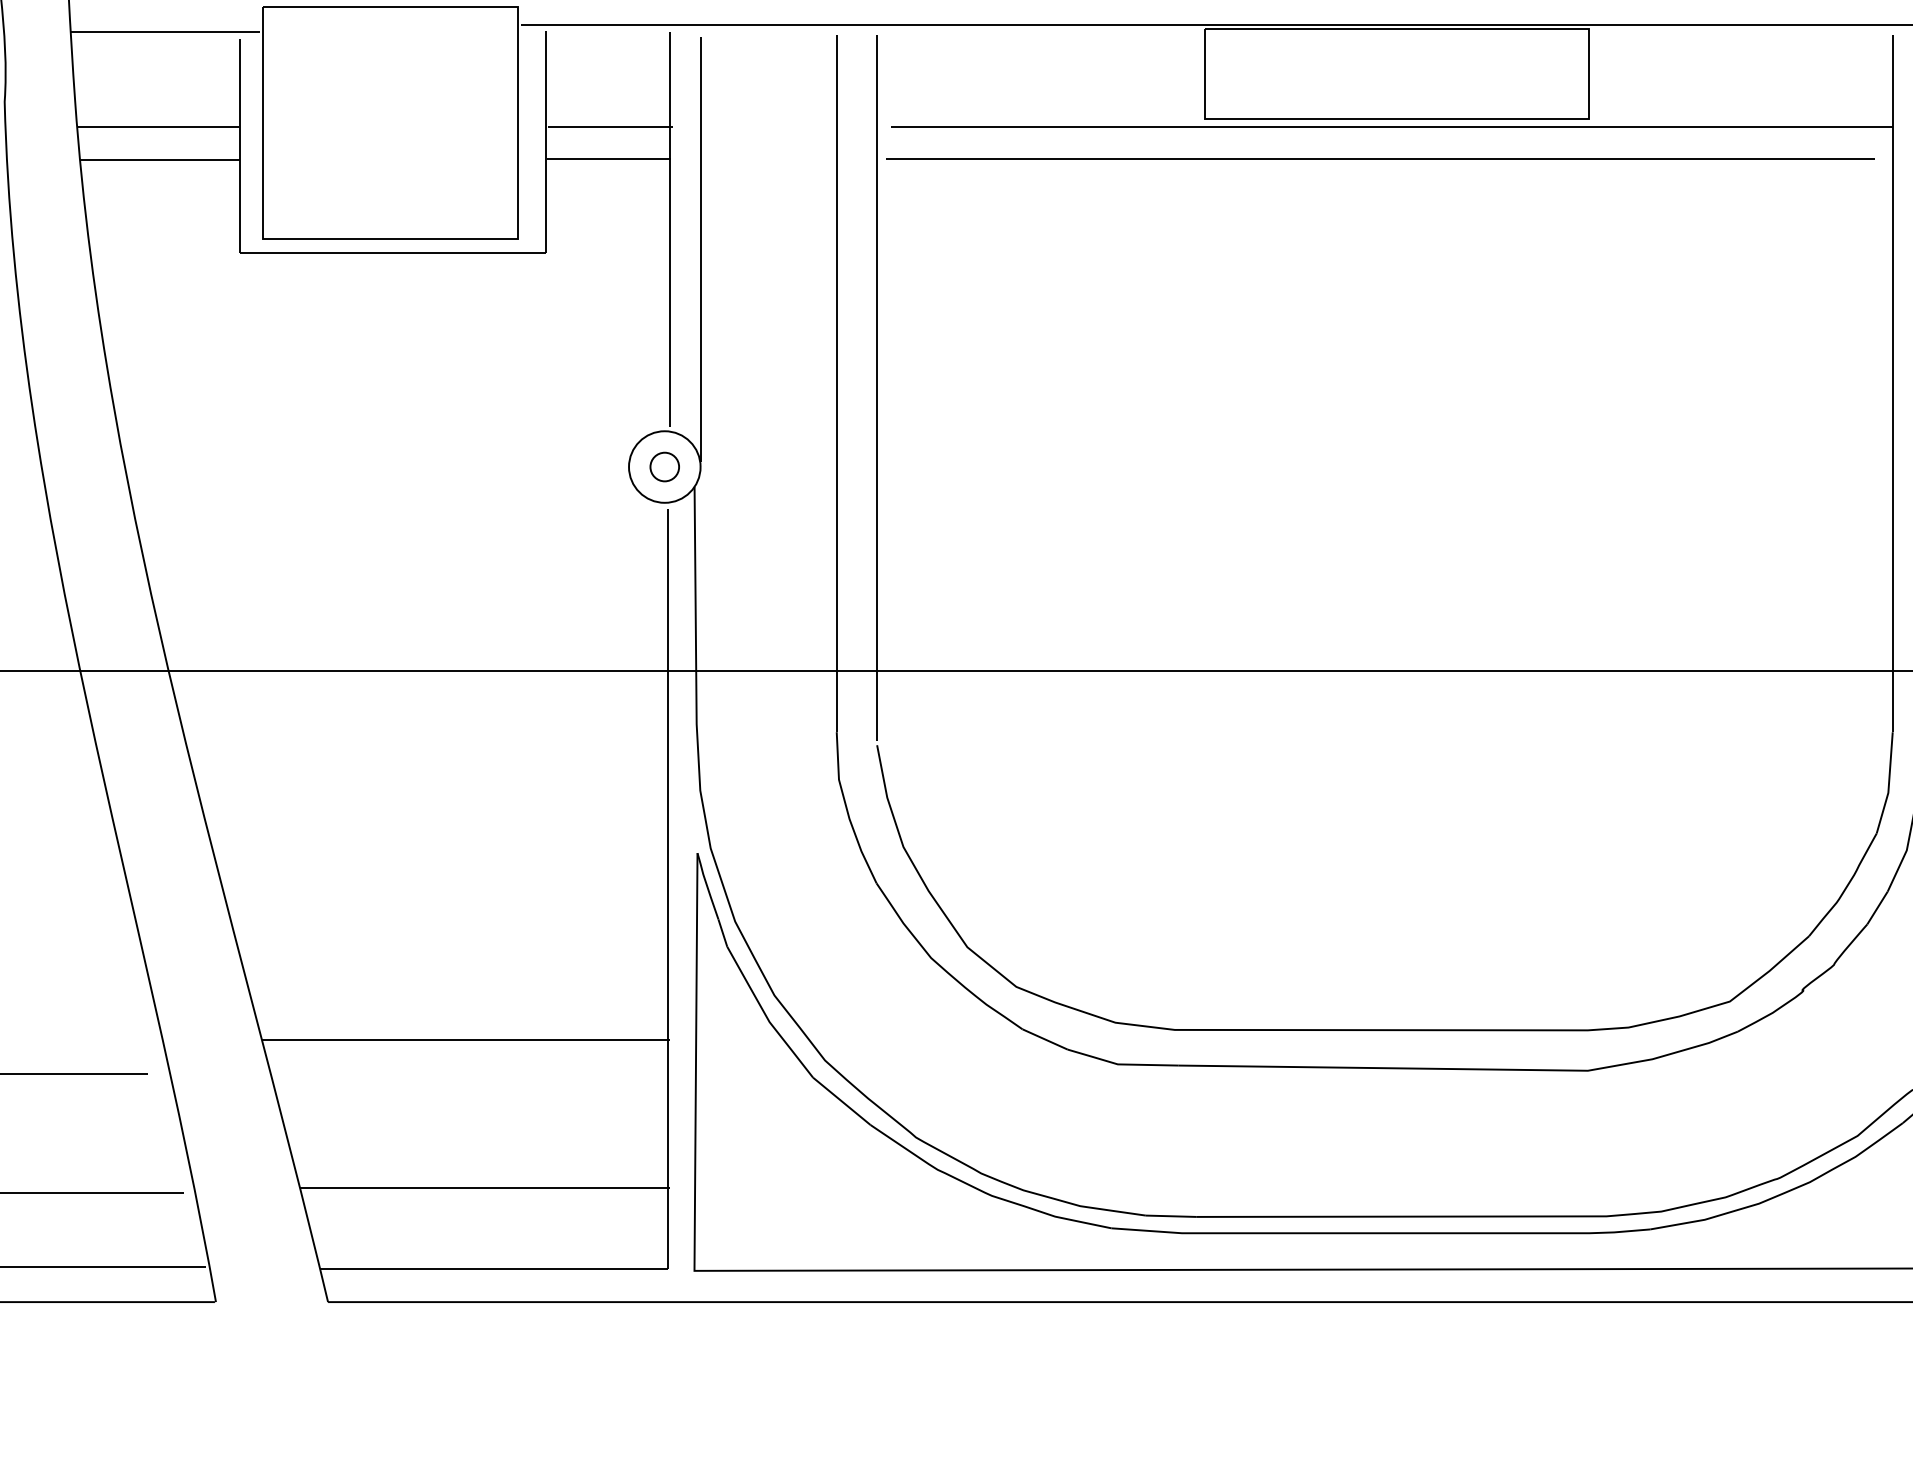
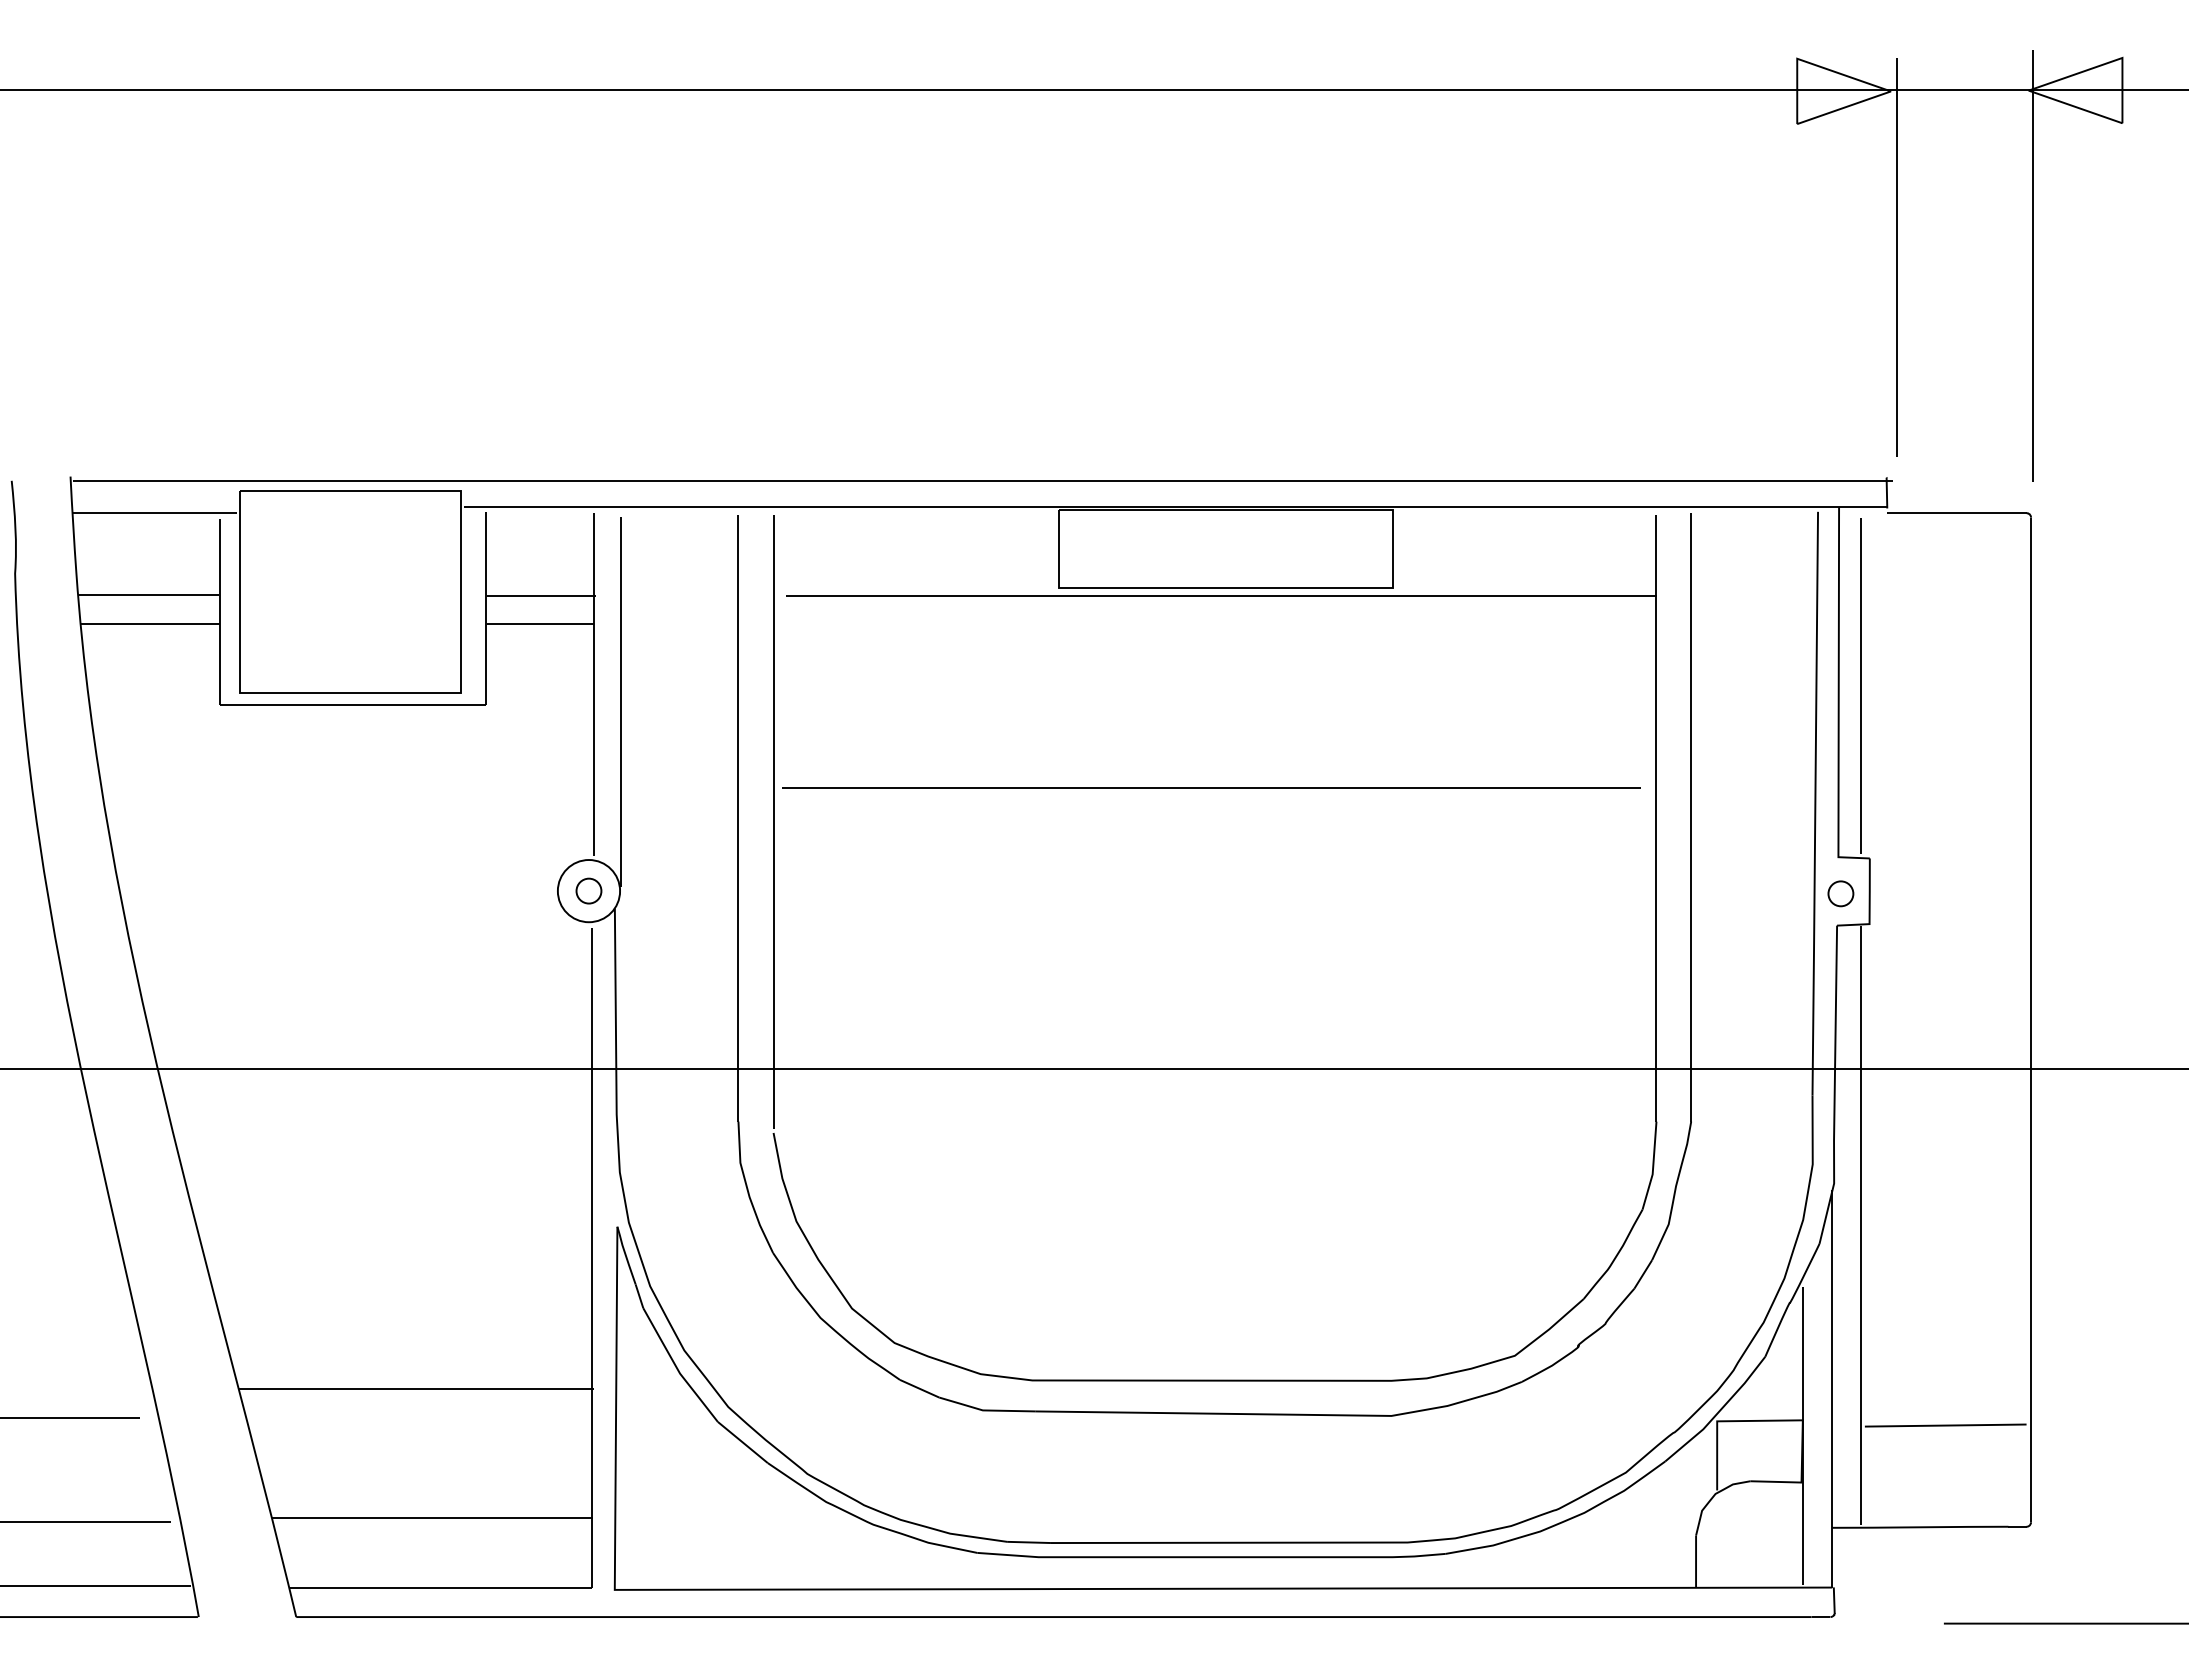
line: (1380, 159) -> (1211, 787), moved

